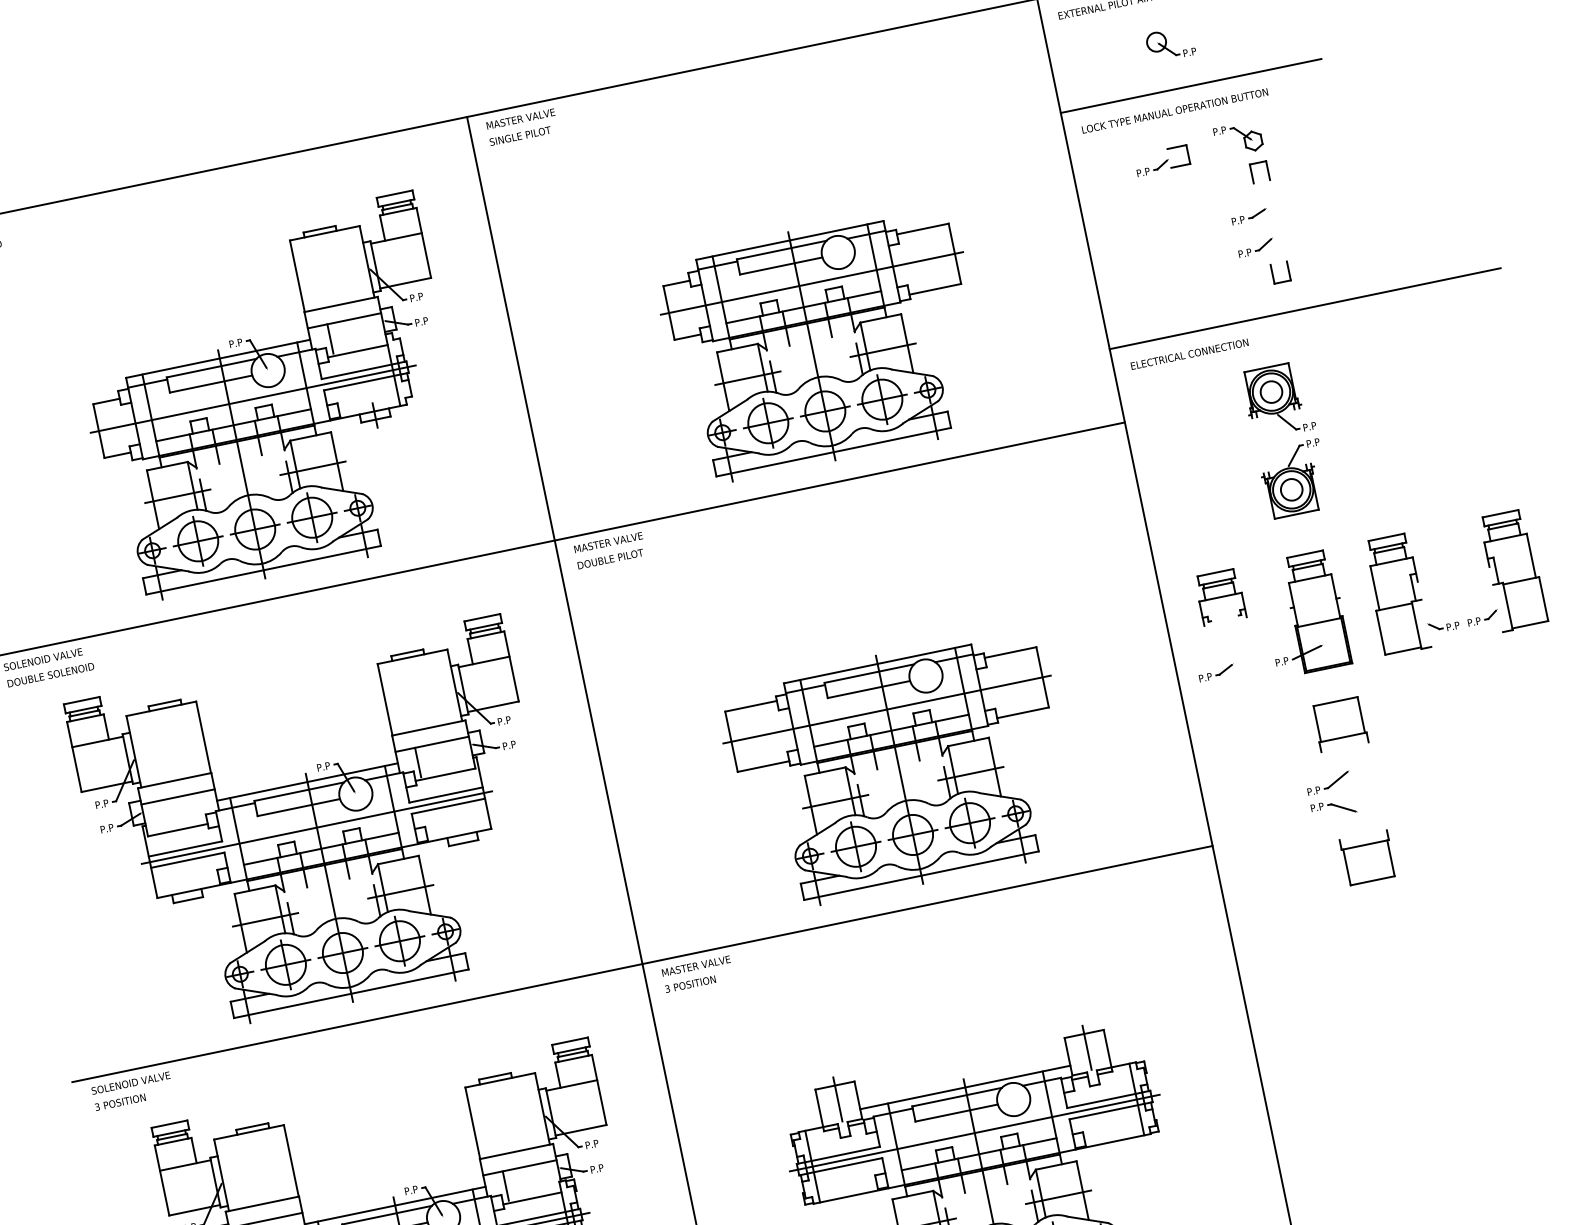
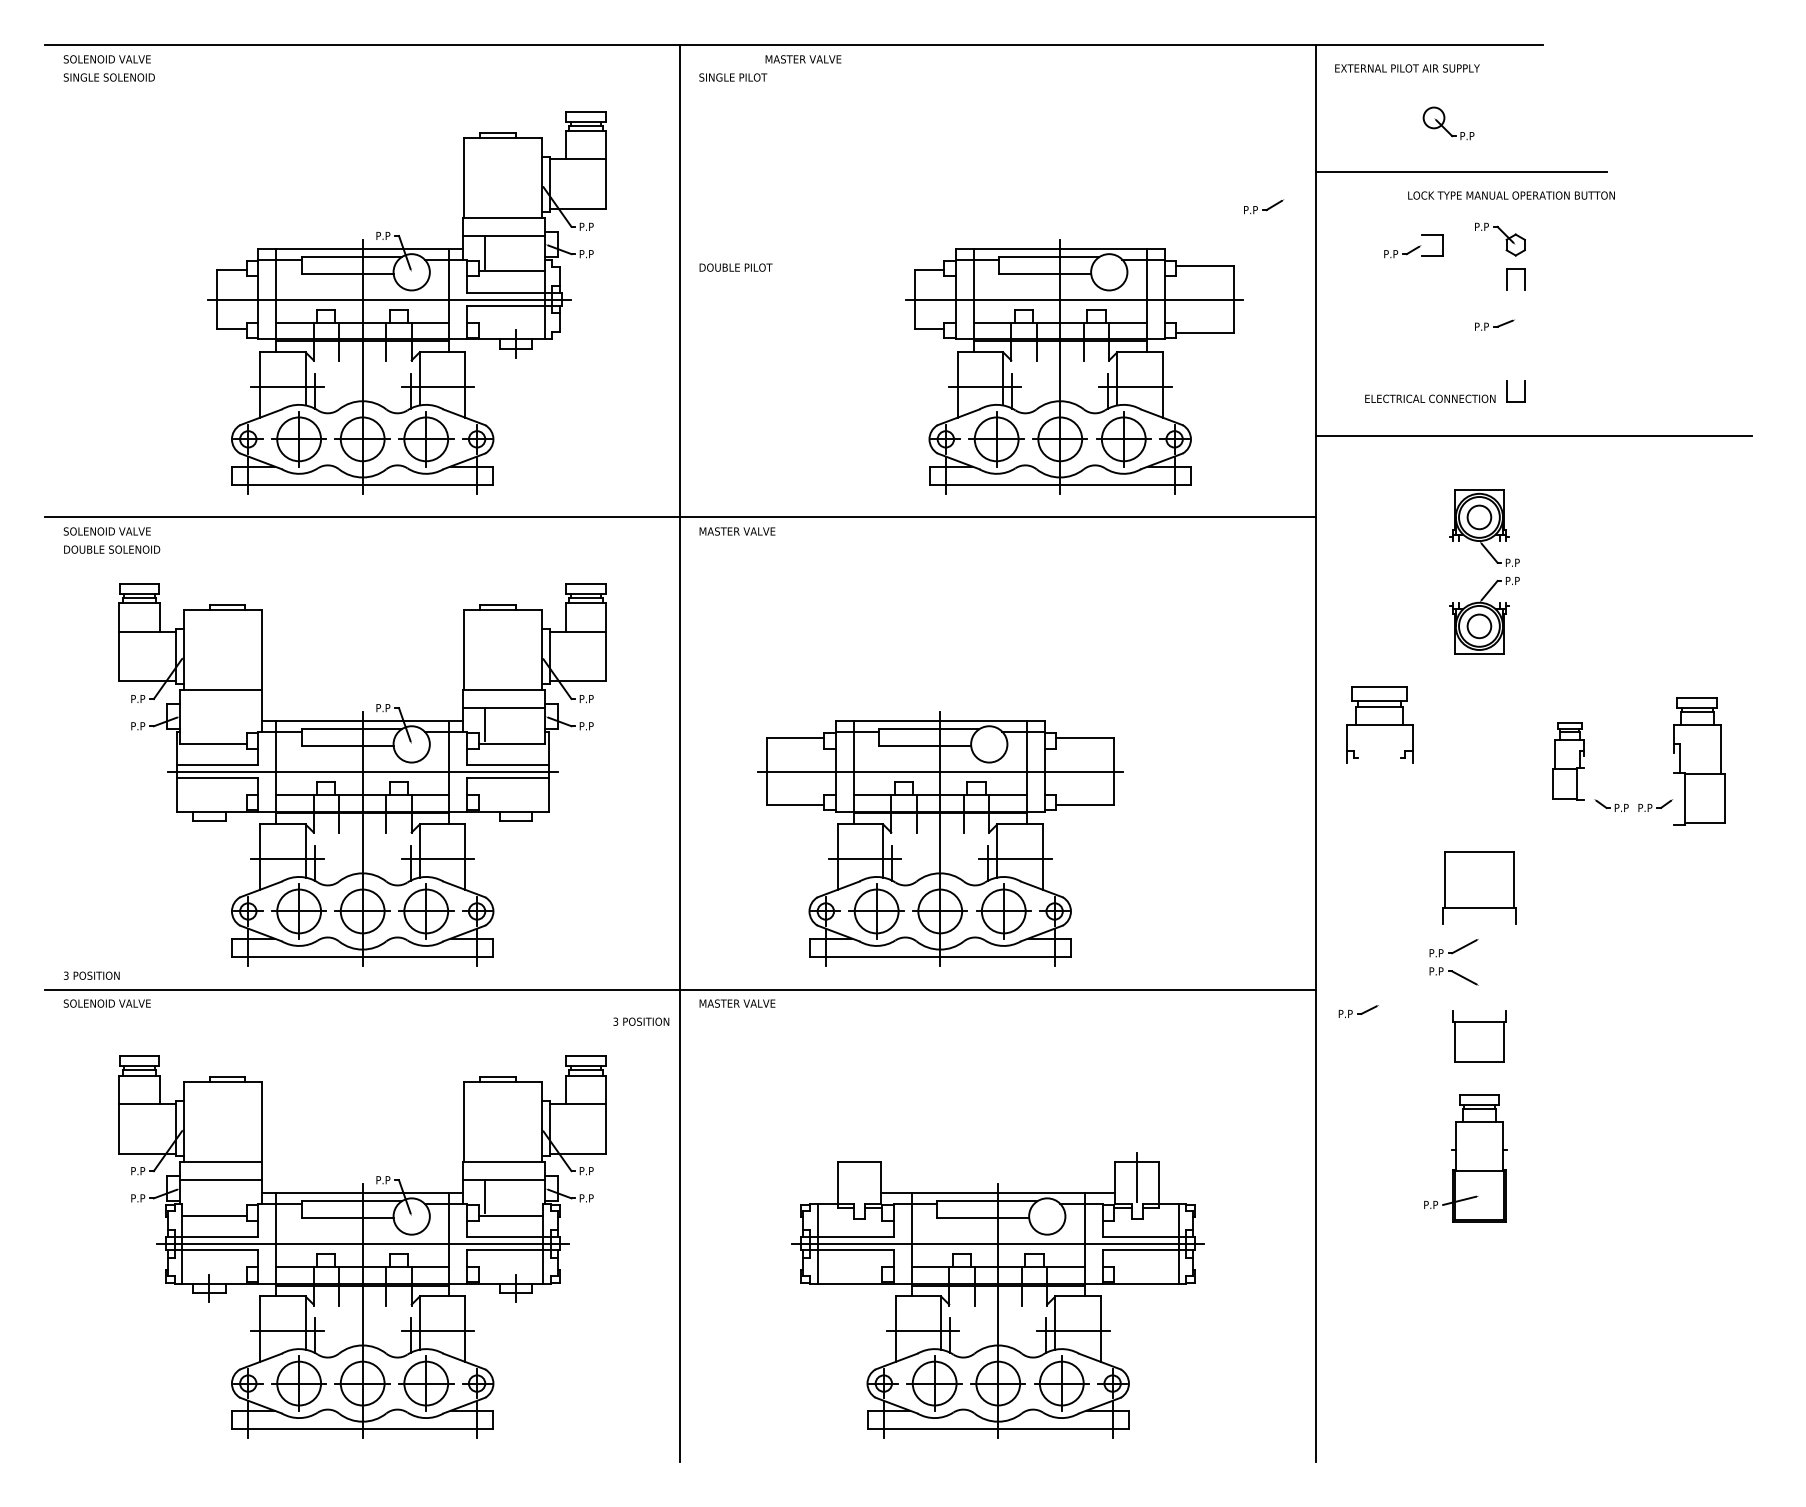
text: (1174, 110) -> (1511, 195), moved
text: (520, 119) -> (803, 59), moved
part: (1256, 247) -> (1264, 206), moved
part: (824, 343) -> (1074, 366), moved
text: (1189, 353) -> (1430, 398), moved
text: (610, 559) -> (735, 267), moved
part: (1396, 594) -> (1568, 761), size x0.6
part: (1220, 597) -> (1379, 725), size x1.4
part: (1304, 613) -> (1465, 1158), moved
part: (1216, 673) -> (1358, 1011), moved
part: (1340, 724) -> (1479, 887), size x1.4
part: (899, 769) -> (940, 838), moved
line: (177, 797) -> (220, 708), removed
text: (690, 983) -> (641, 1021), moved
line: (838, 1099) -> (859, 1177), removed
text: (120, 1102) -> (91, 975), moved

